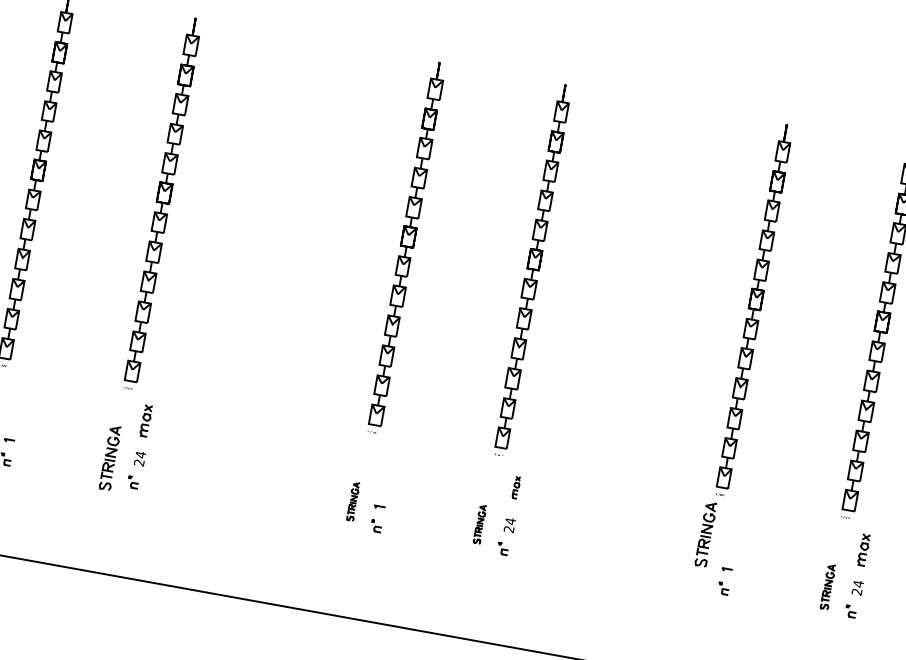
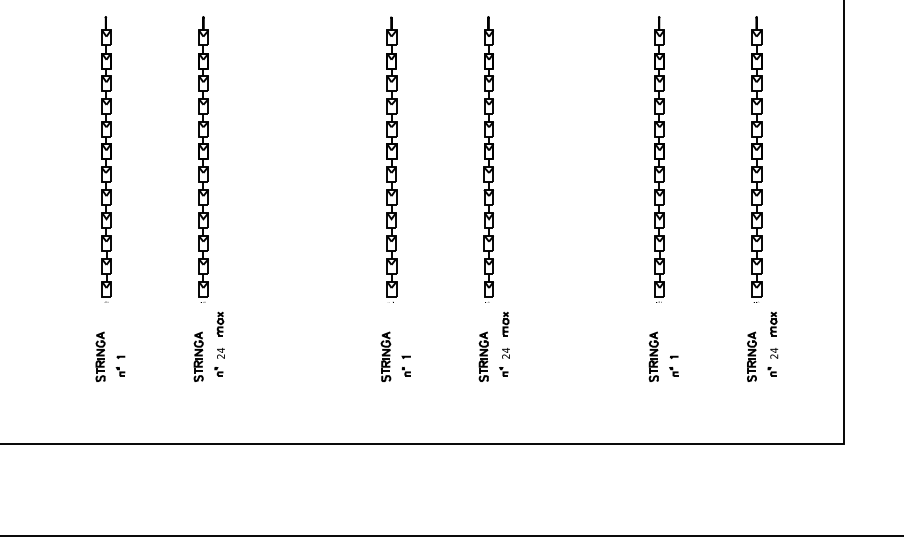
part: (515, 487) -> (505, 324), size x1.43
part: (352, 501) -> (385, 356), size x1.67
part: (479, 524) -> (483, 356), size x1.67
part: (705, 533) -> (653, 356), moved
part: (827, 586) -> (751, 356), size x1.43

